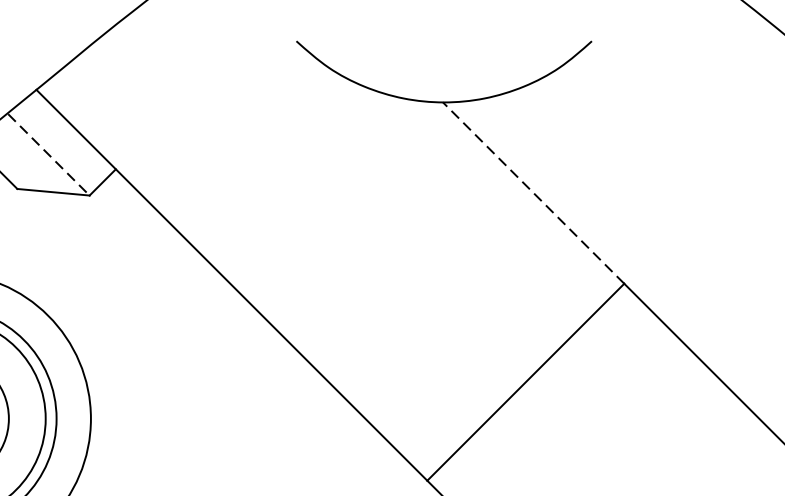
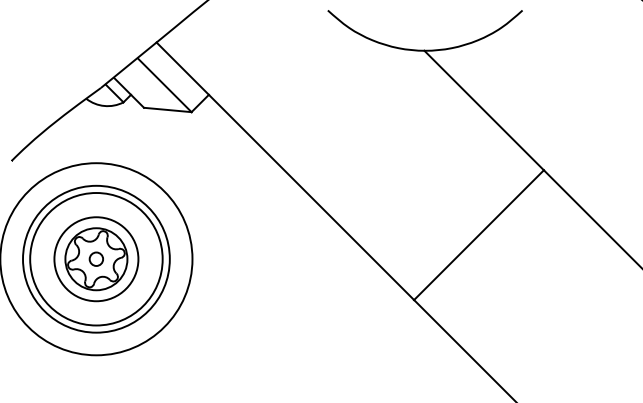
line: (48, 155) -> (164, 85), dashed -> solid
line: (534, 193) -> (484, 110), dashed -> solid

